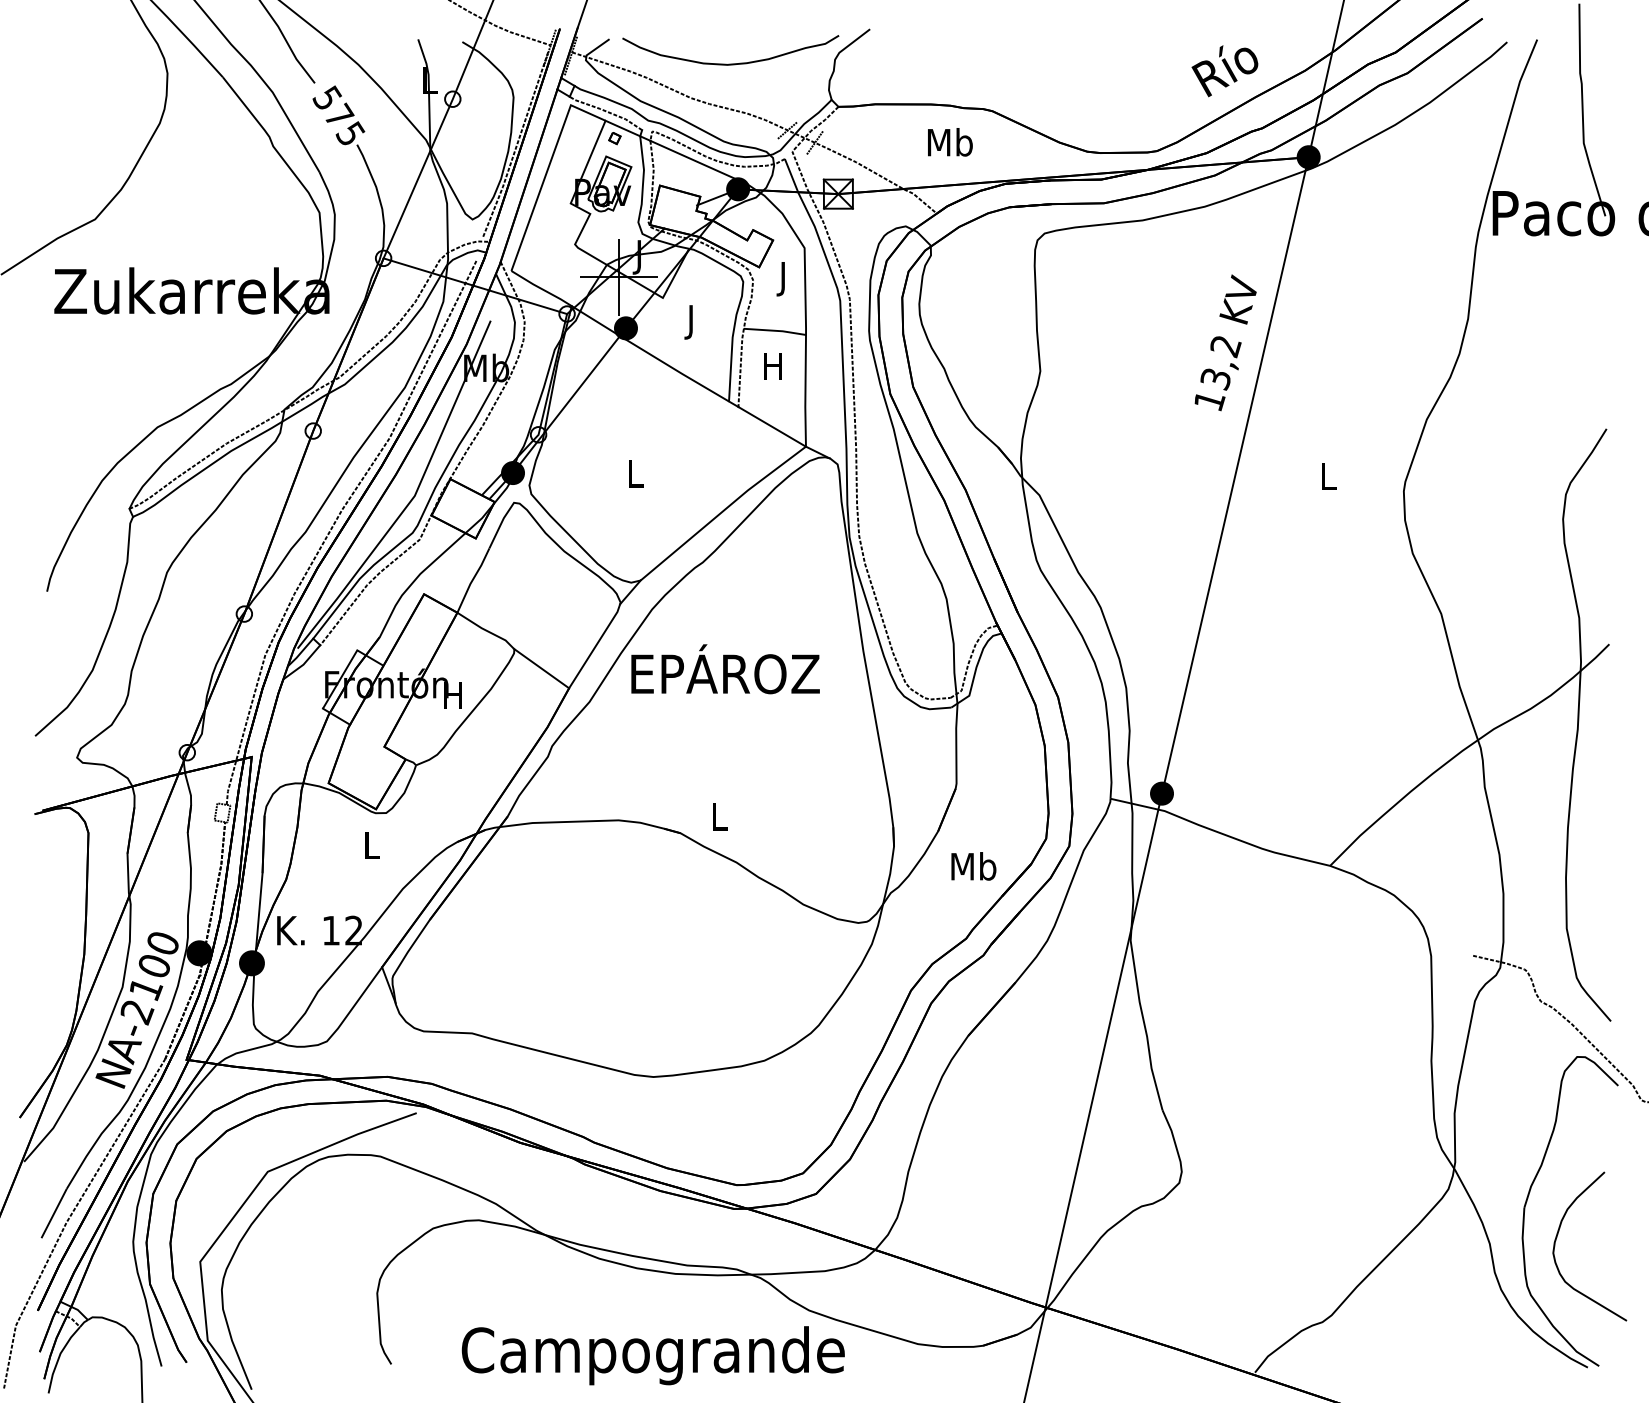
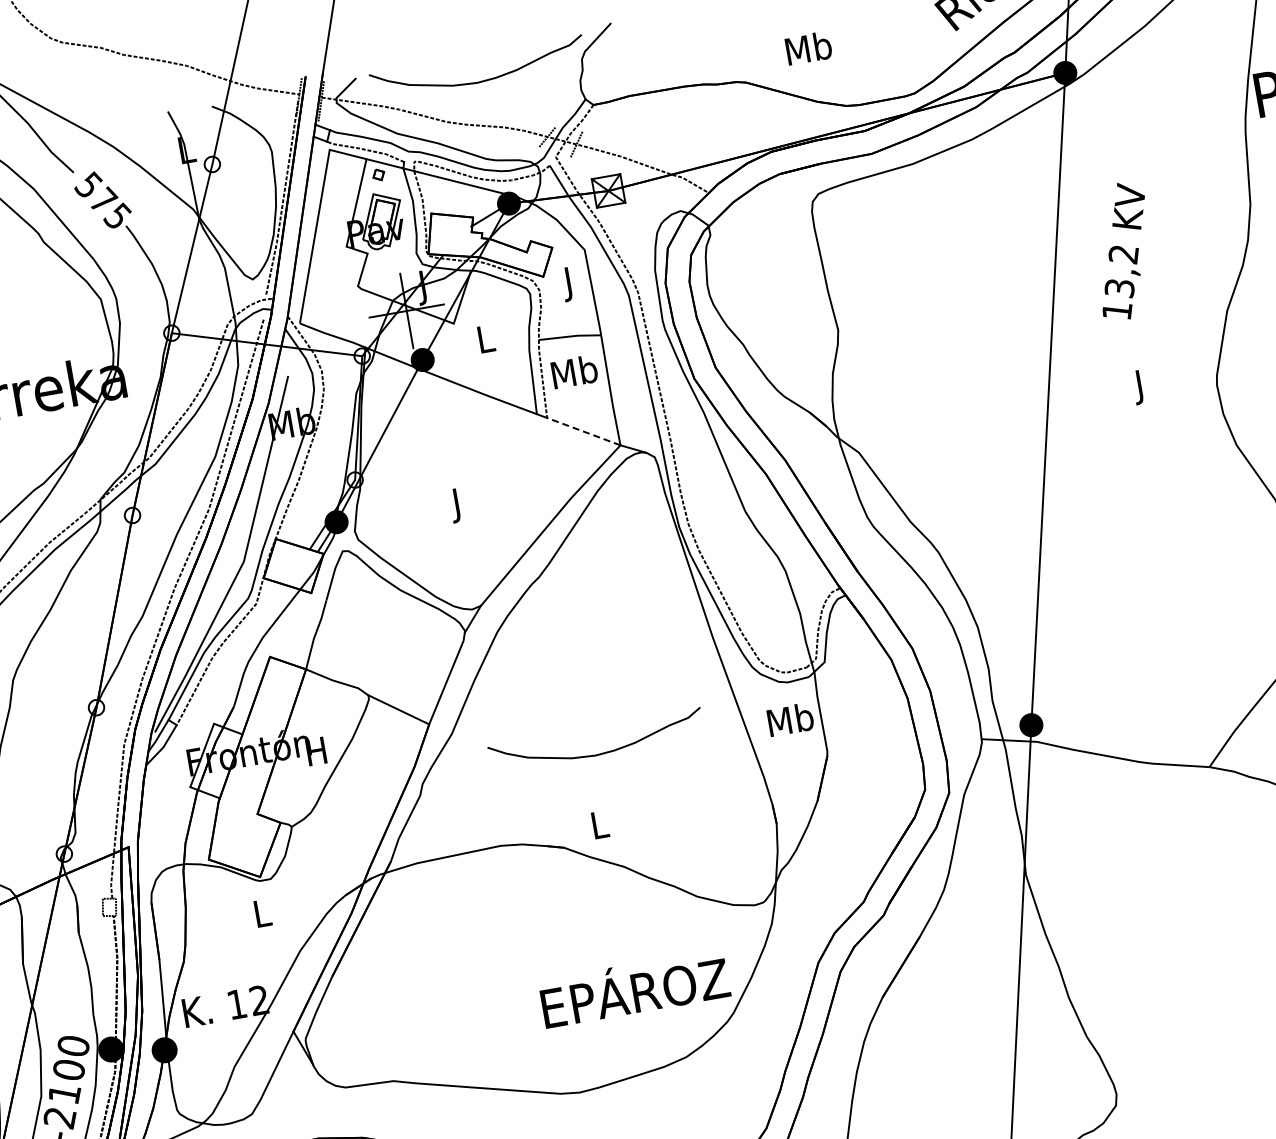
text: (950, 142) -> (808, 48), moved
text: (691, 322) -> (486, 342), J -> L
text: (1225, 342) -> (1122, 250), moved
text: (773, 366) -> (574, 371), H -> Mb
line: (771, 426) -> (583, 431), solid -> dashed
text: (635, 477) -> (457, 505), L -> J
text: (1328, 479) -> (1140, 386), L -> J
text: (725, 669) -> (634, 988), moved
curve: (730, 746) -> (598, 753), added
text: (973, 866) -> (790, 719), moved

